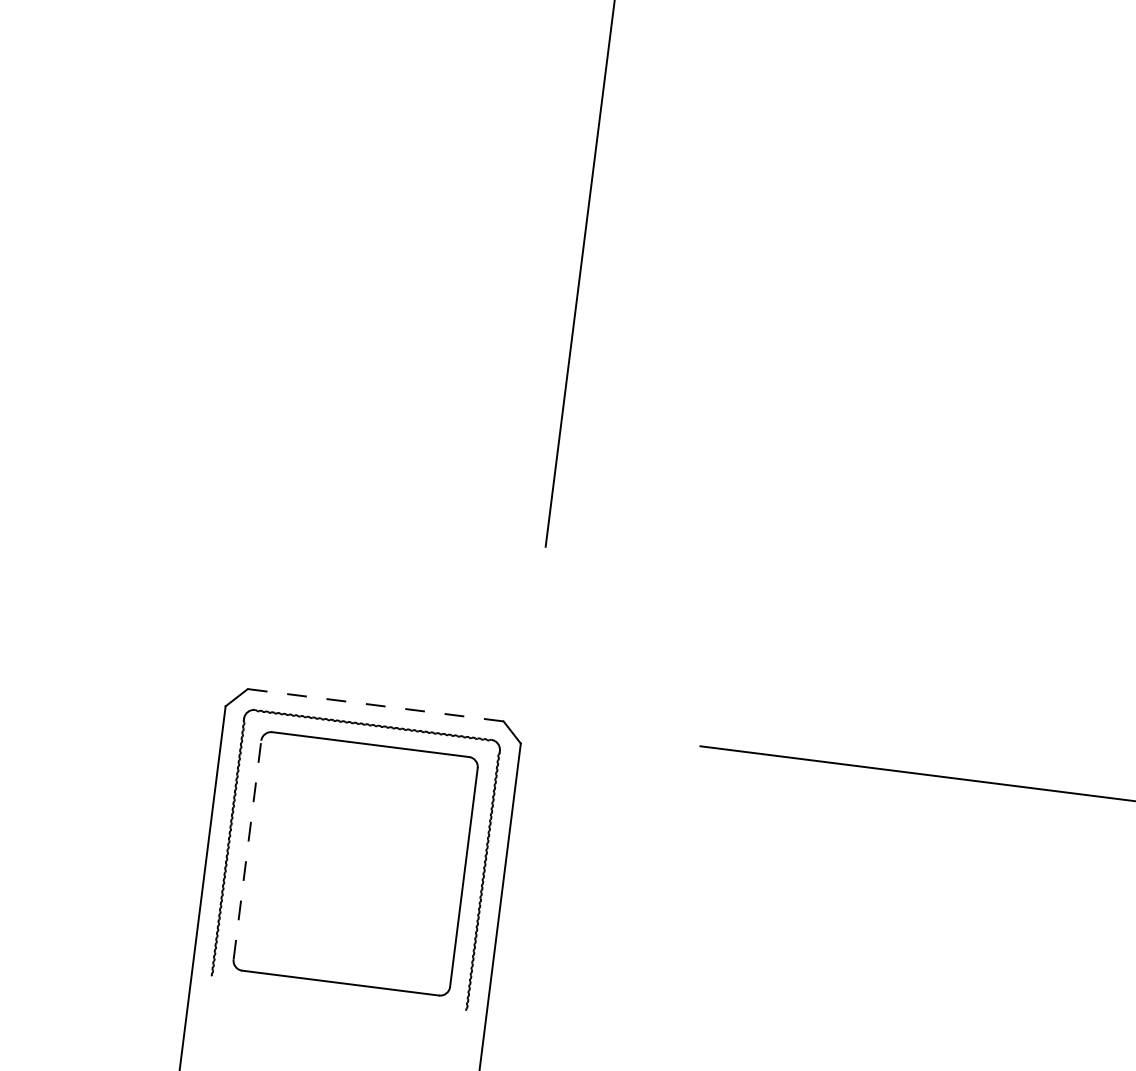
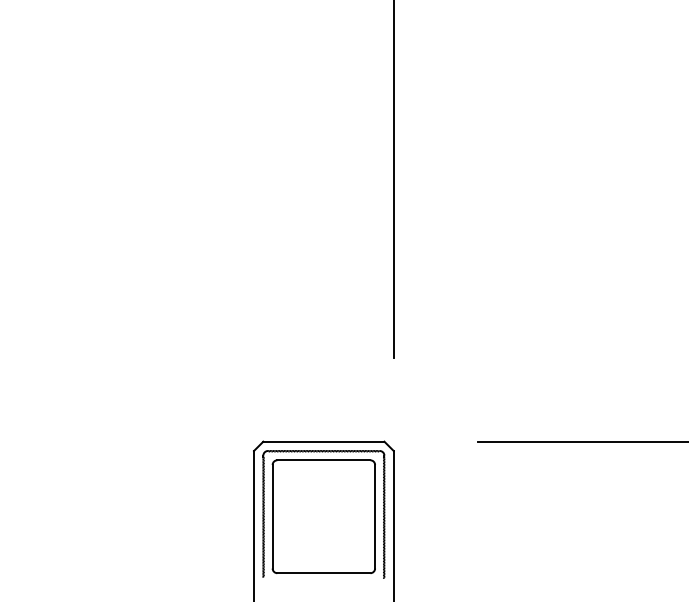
line: (374, 704) -> (323, 441), dashed -> solid
line: (247, 849) -> (272, 516), dashed -> solid

